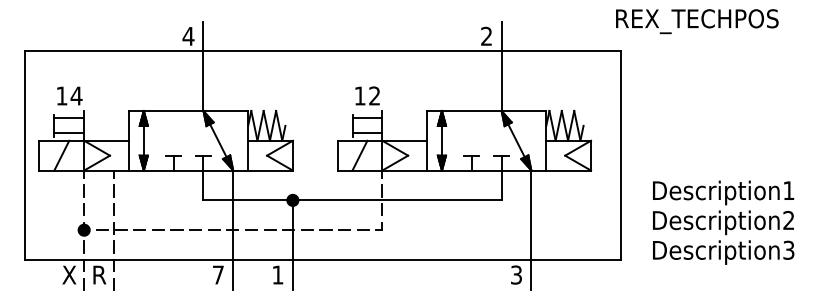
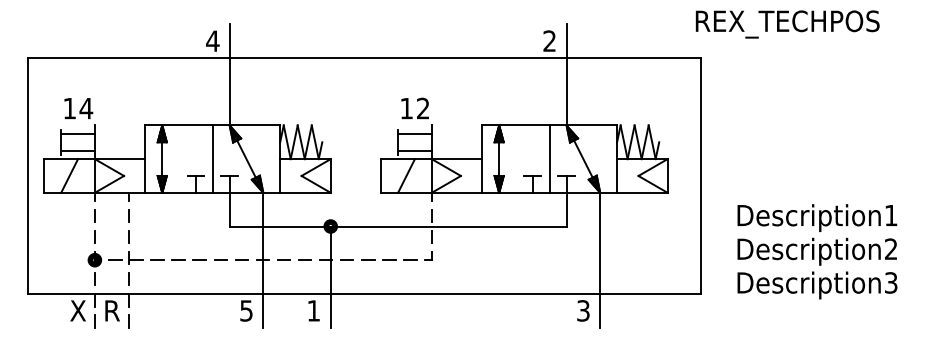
line: (188, 140) -> (212, 158), added
line: (486, 140) -> (549, 158), added
text: (217, 274) -> (245, 310), 7 -> 5

